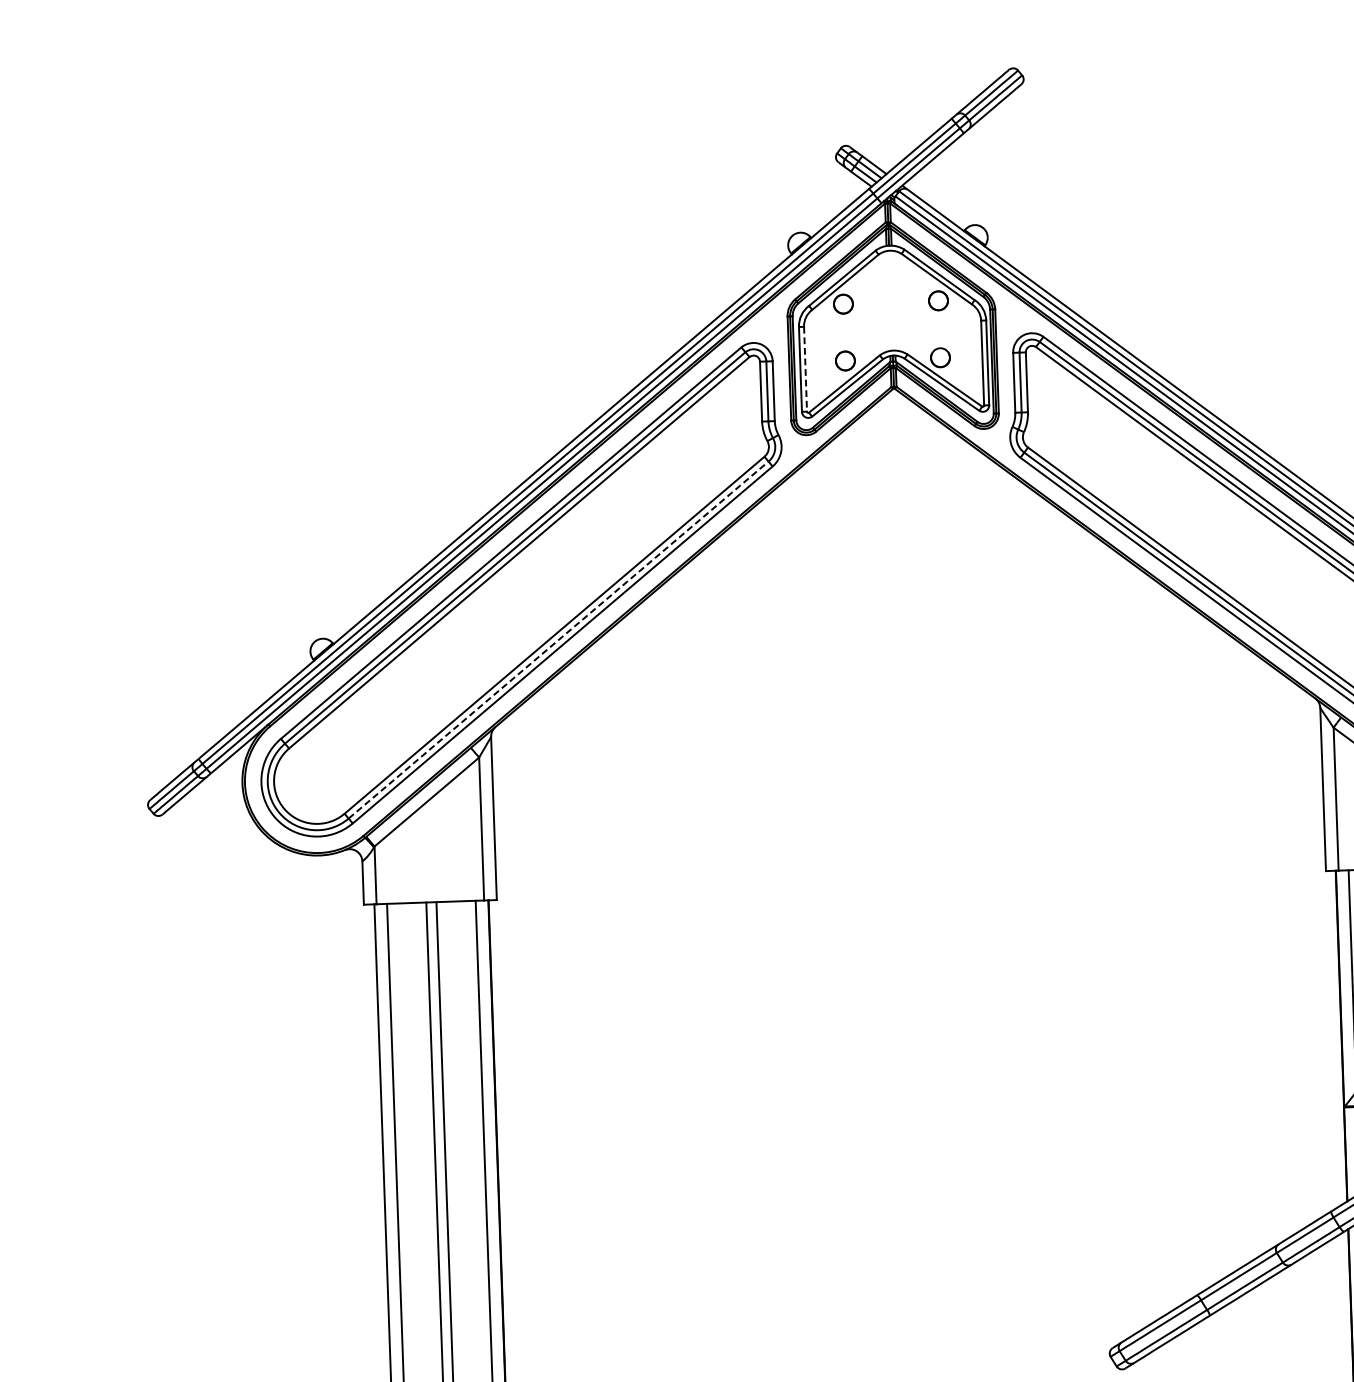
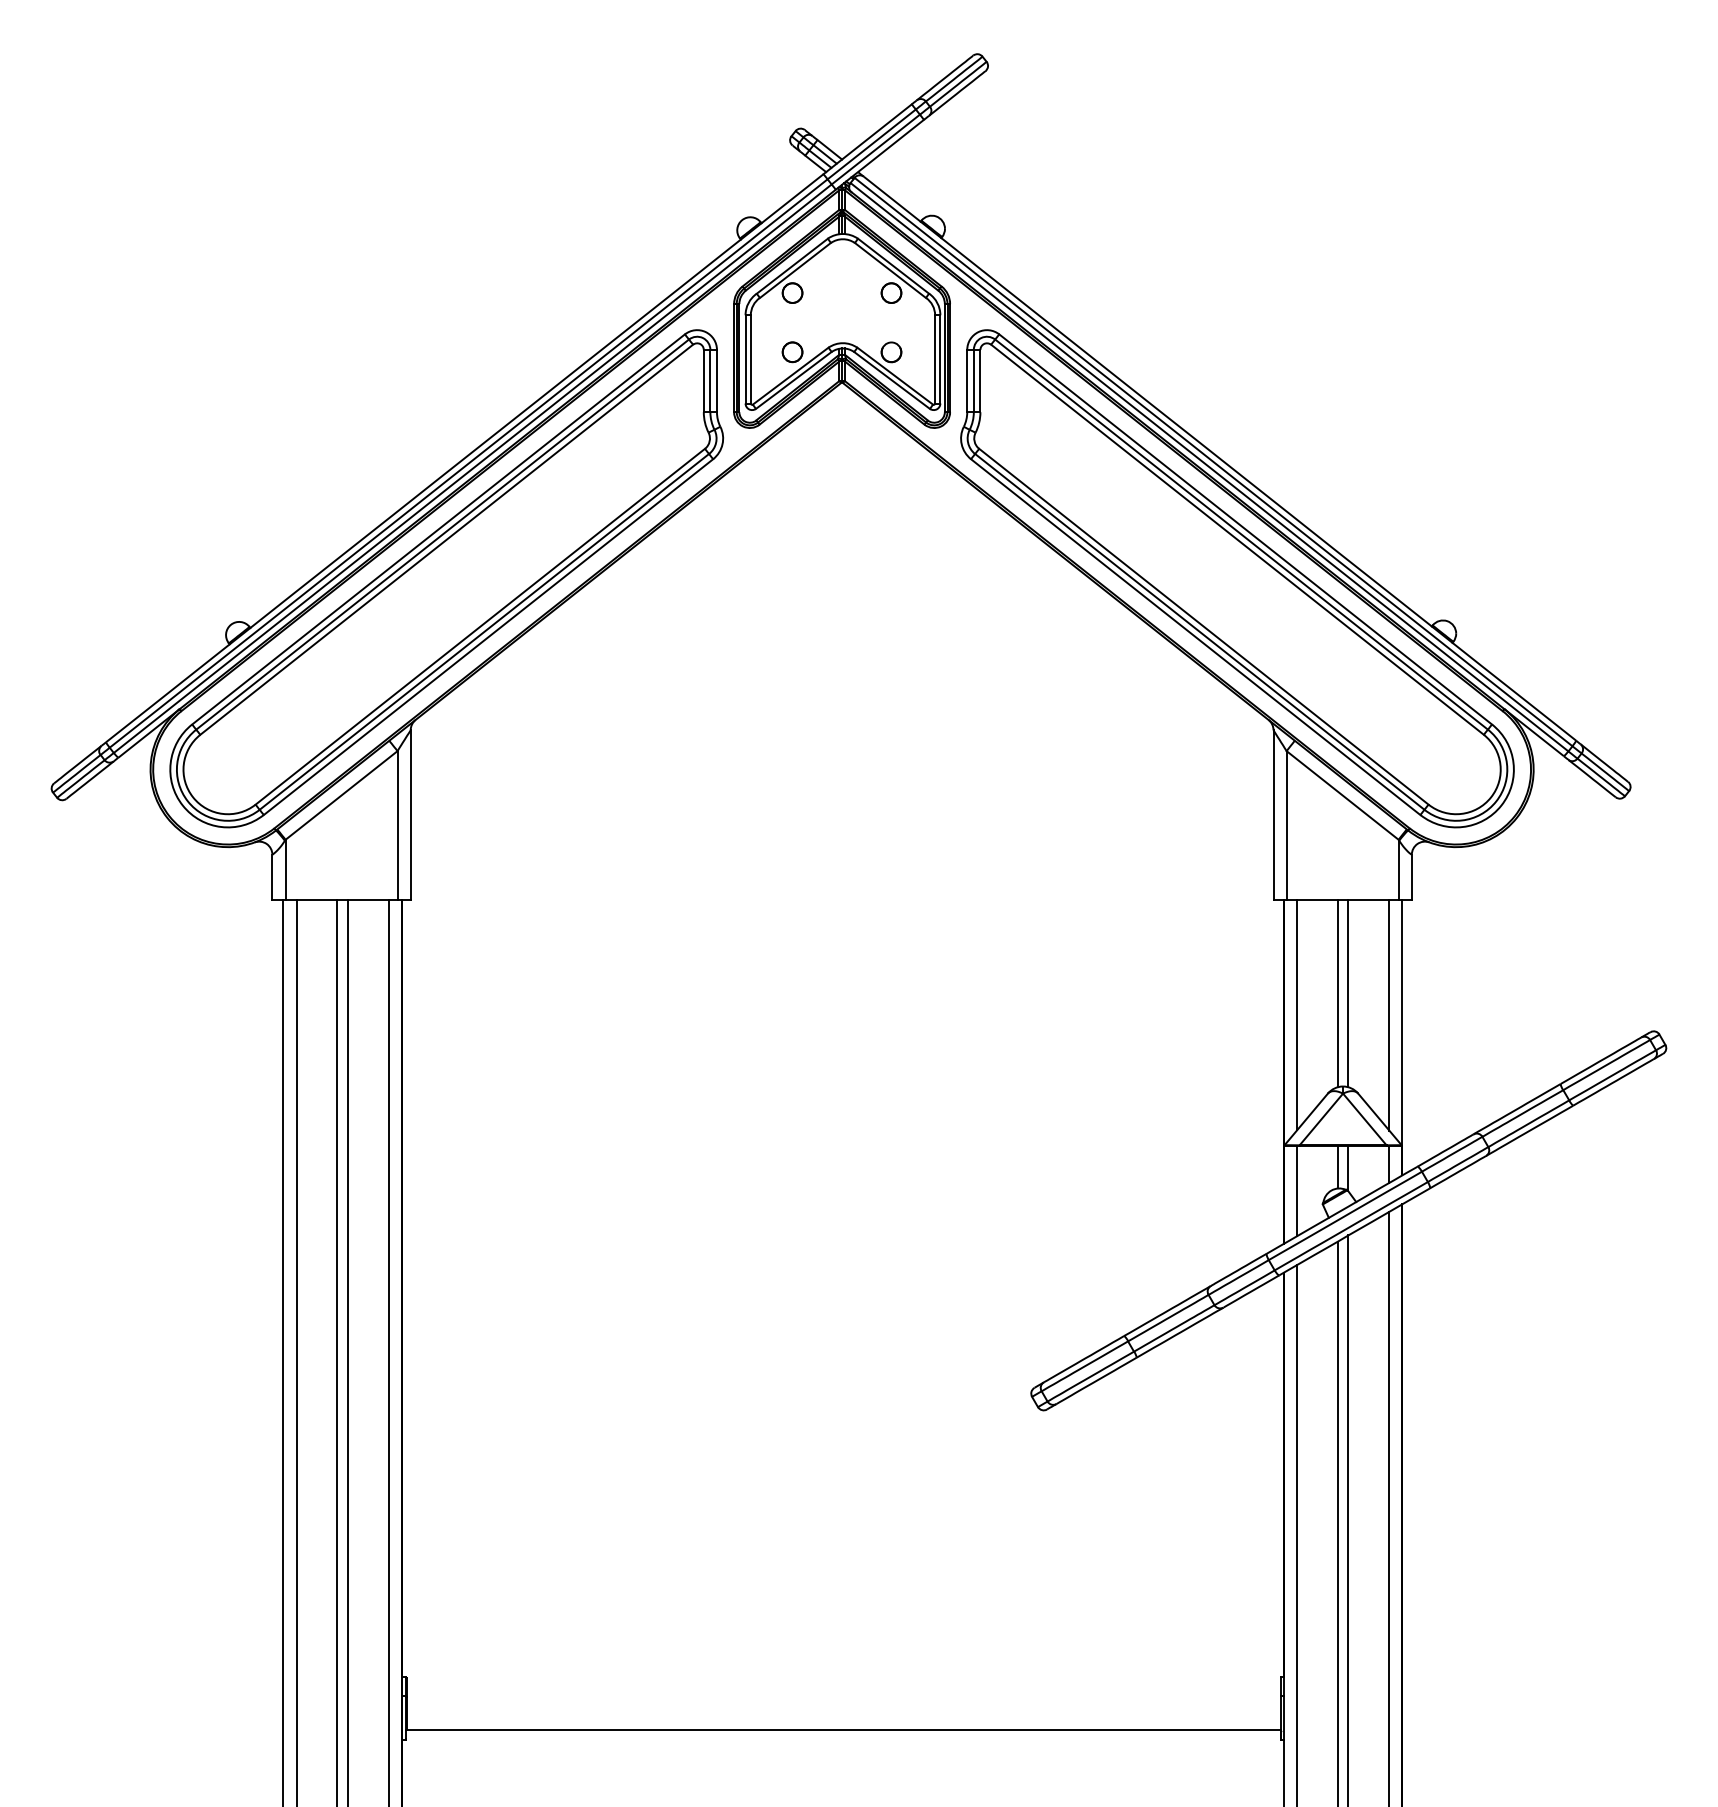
line: (805, 369) -> (750, 359), dashed -> solid
line: (558, 639) -> (484, 631), dashed -> solid

